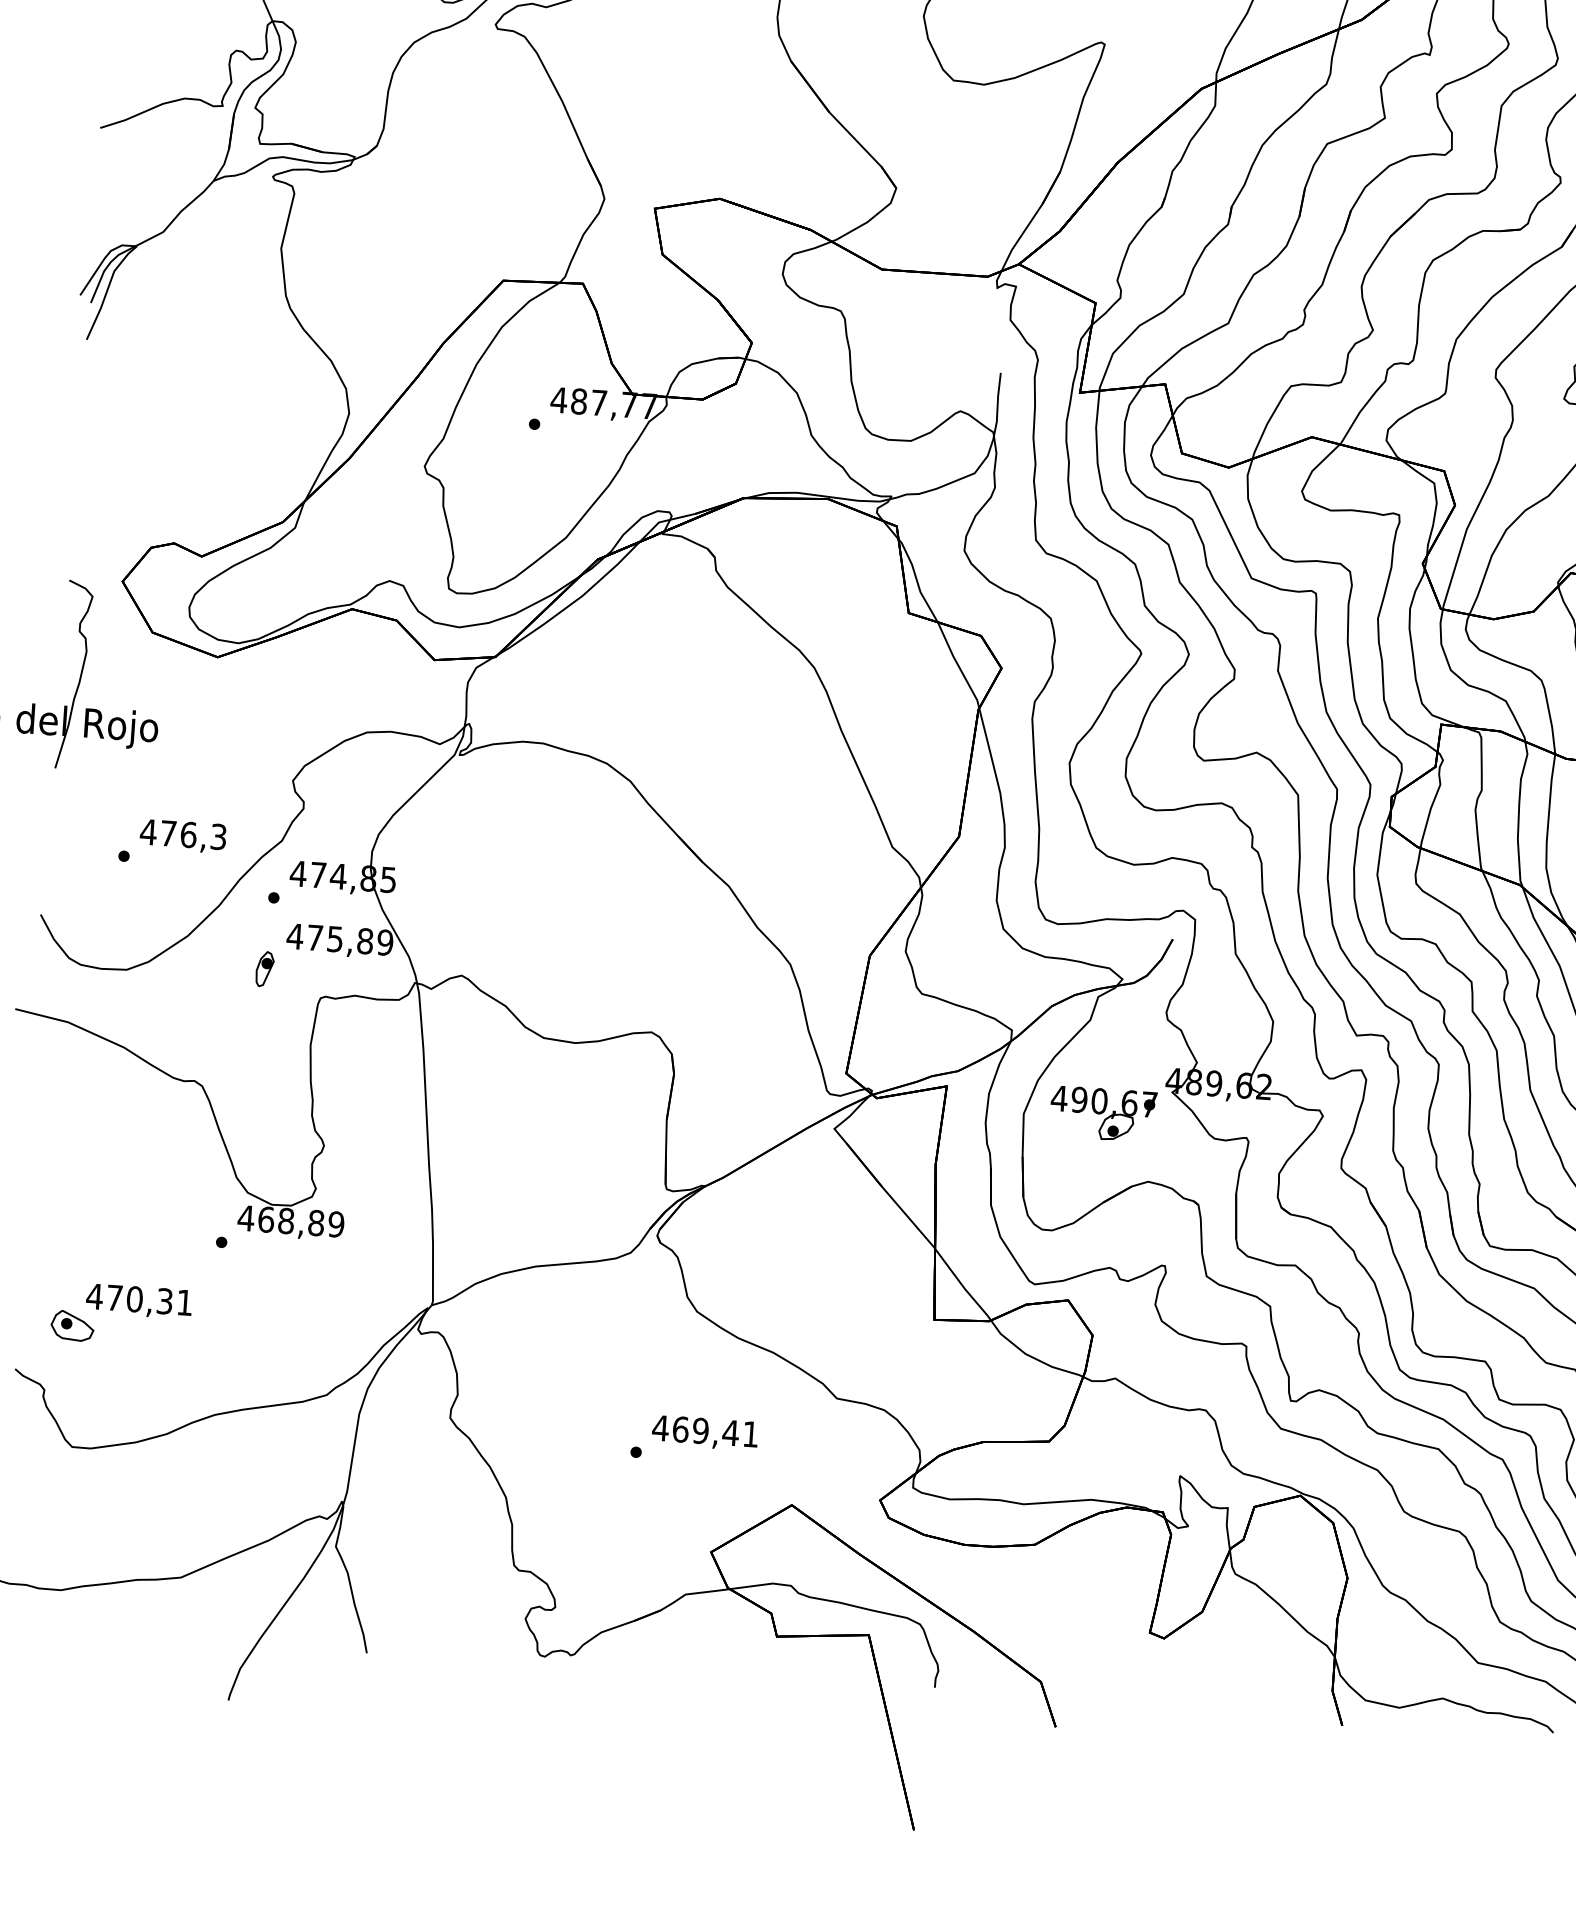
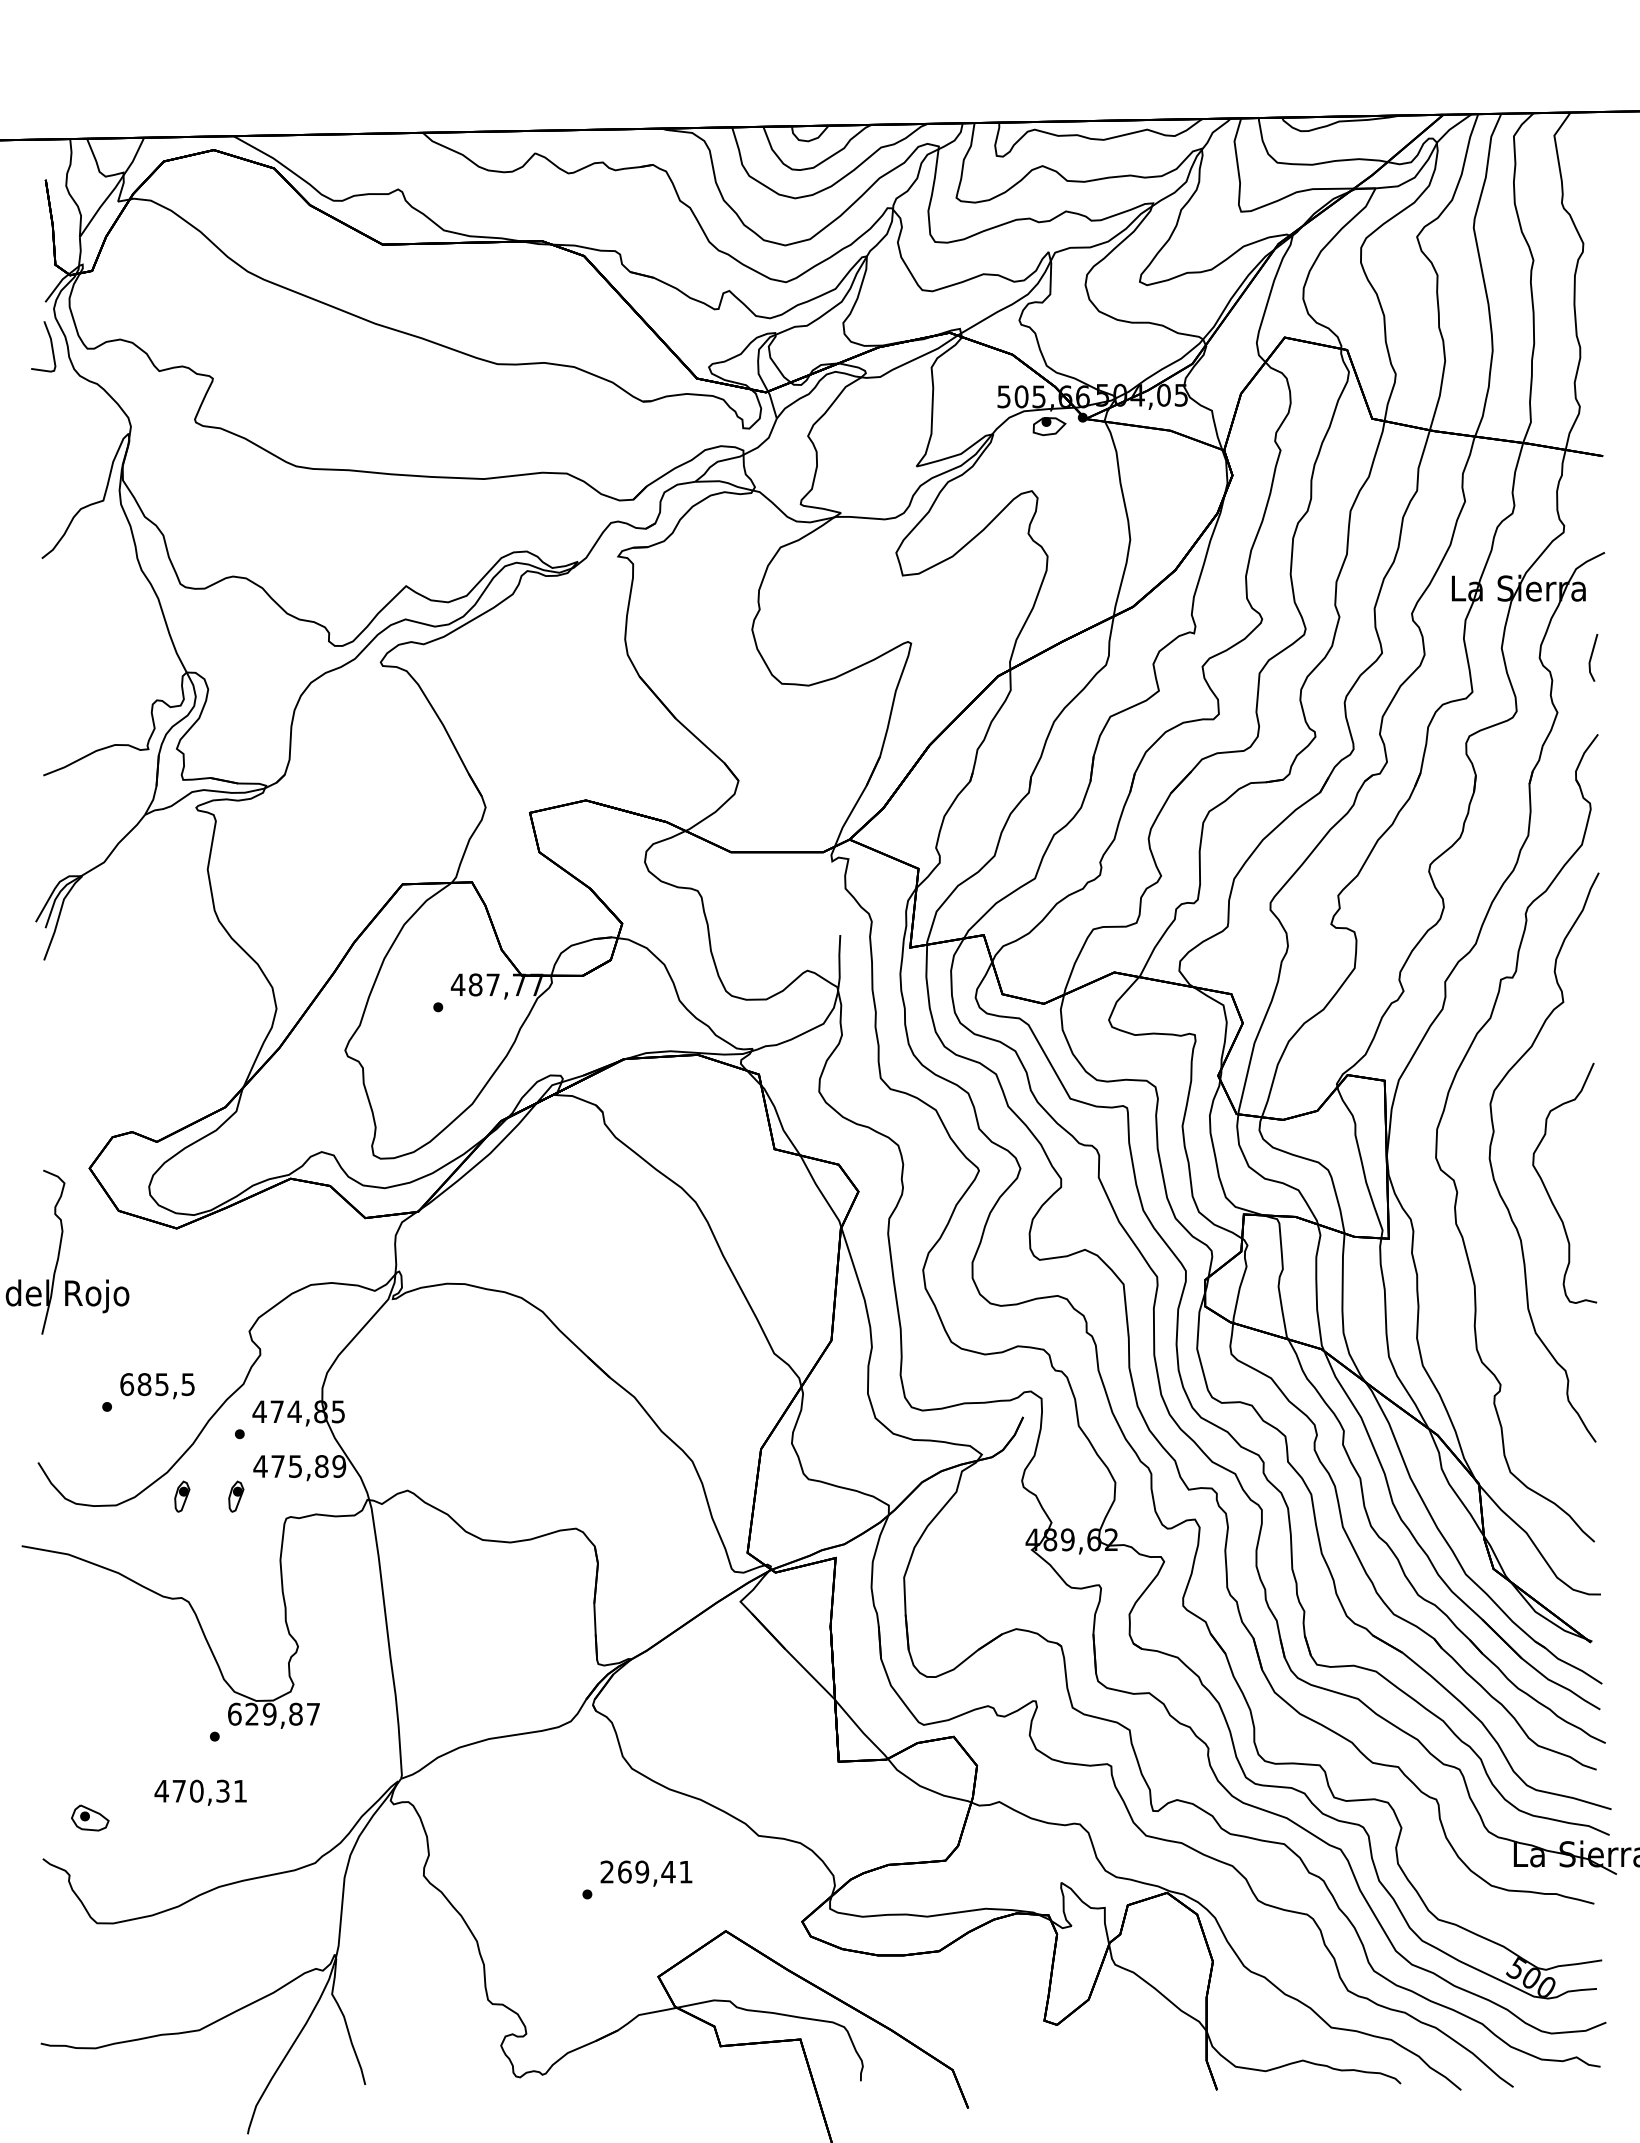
text: (182, 834) -> (156, 1384), 476,3 -> 685,5
part: (203, 964) -> (182, 1496), added
part: (1103, 1113) -> (973, 1572), removed
text: (290, 1220) -> (273, 1713), 468,89 -> 629,87
text: (138, 1301) -> (200, 1792), moved
text: (660, 1427) -> (607, 1871), 469,41 -> 269,41

